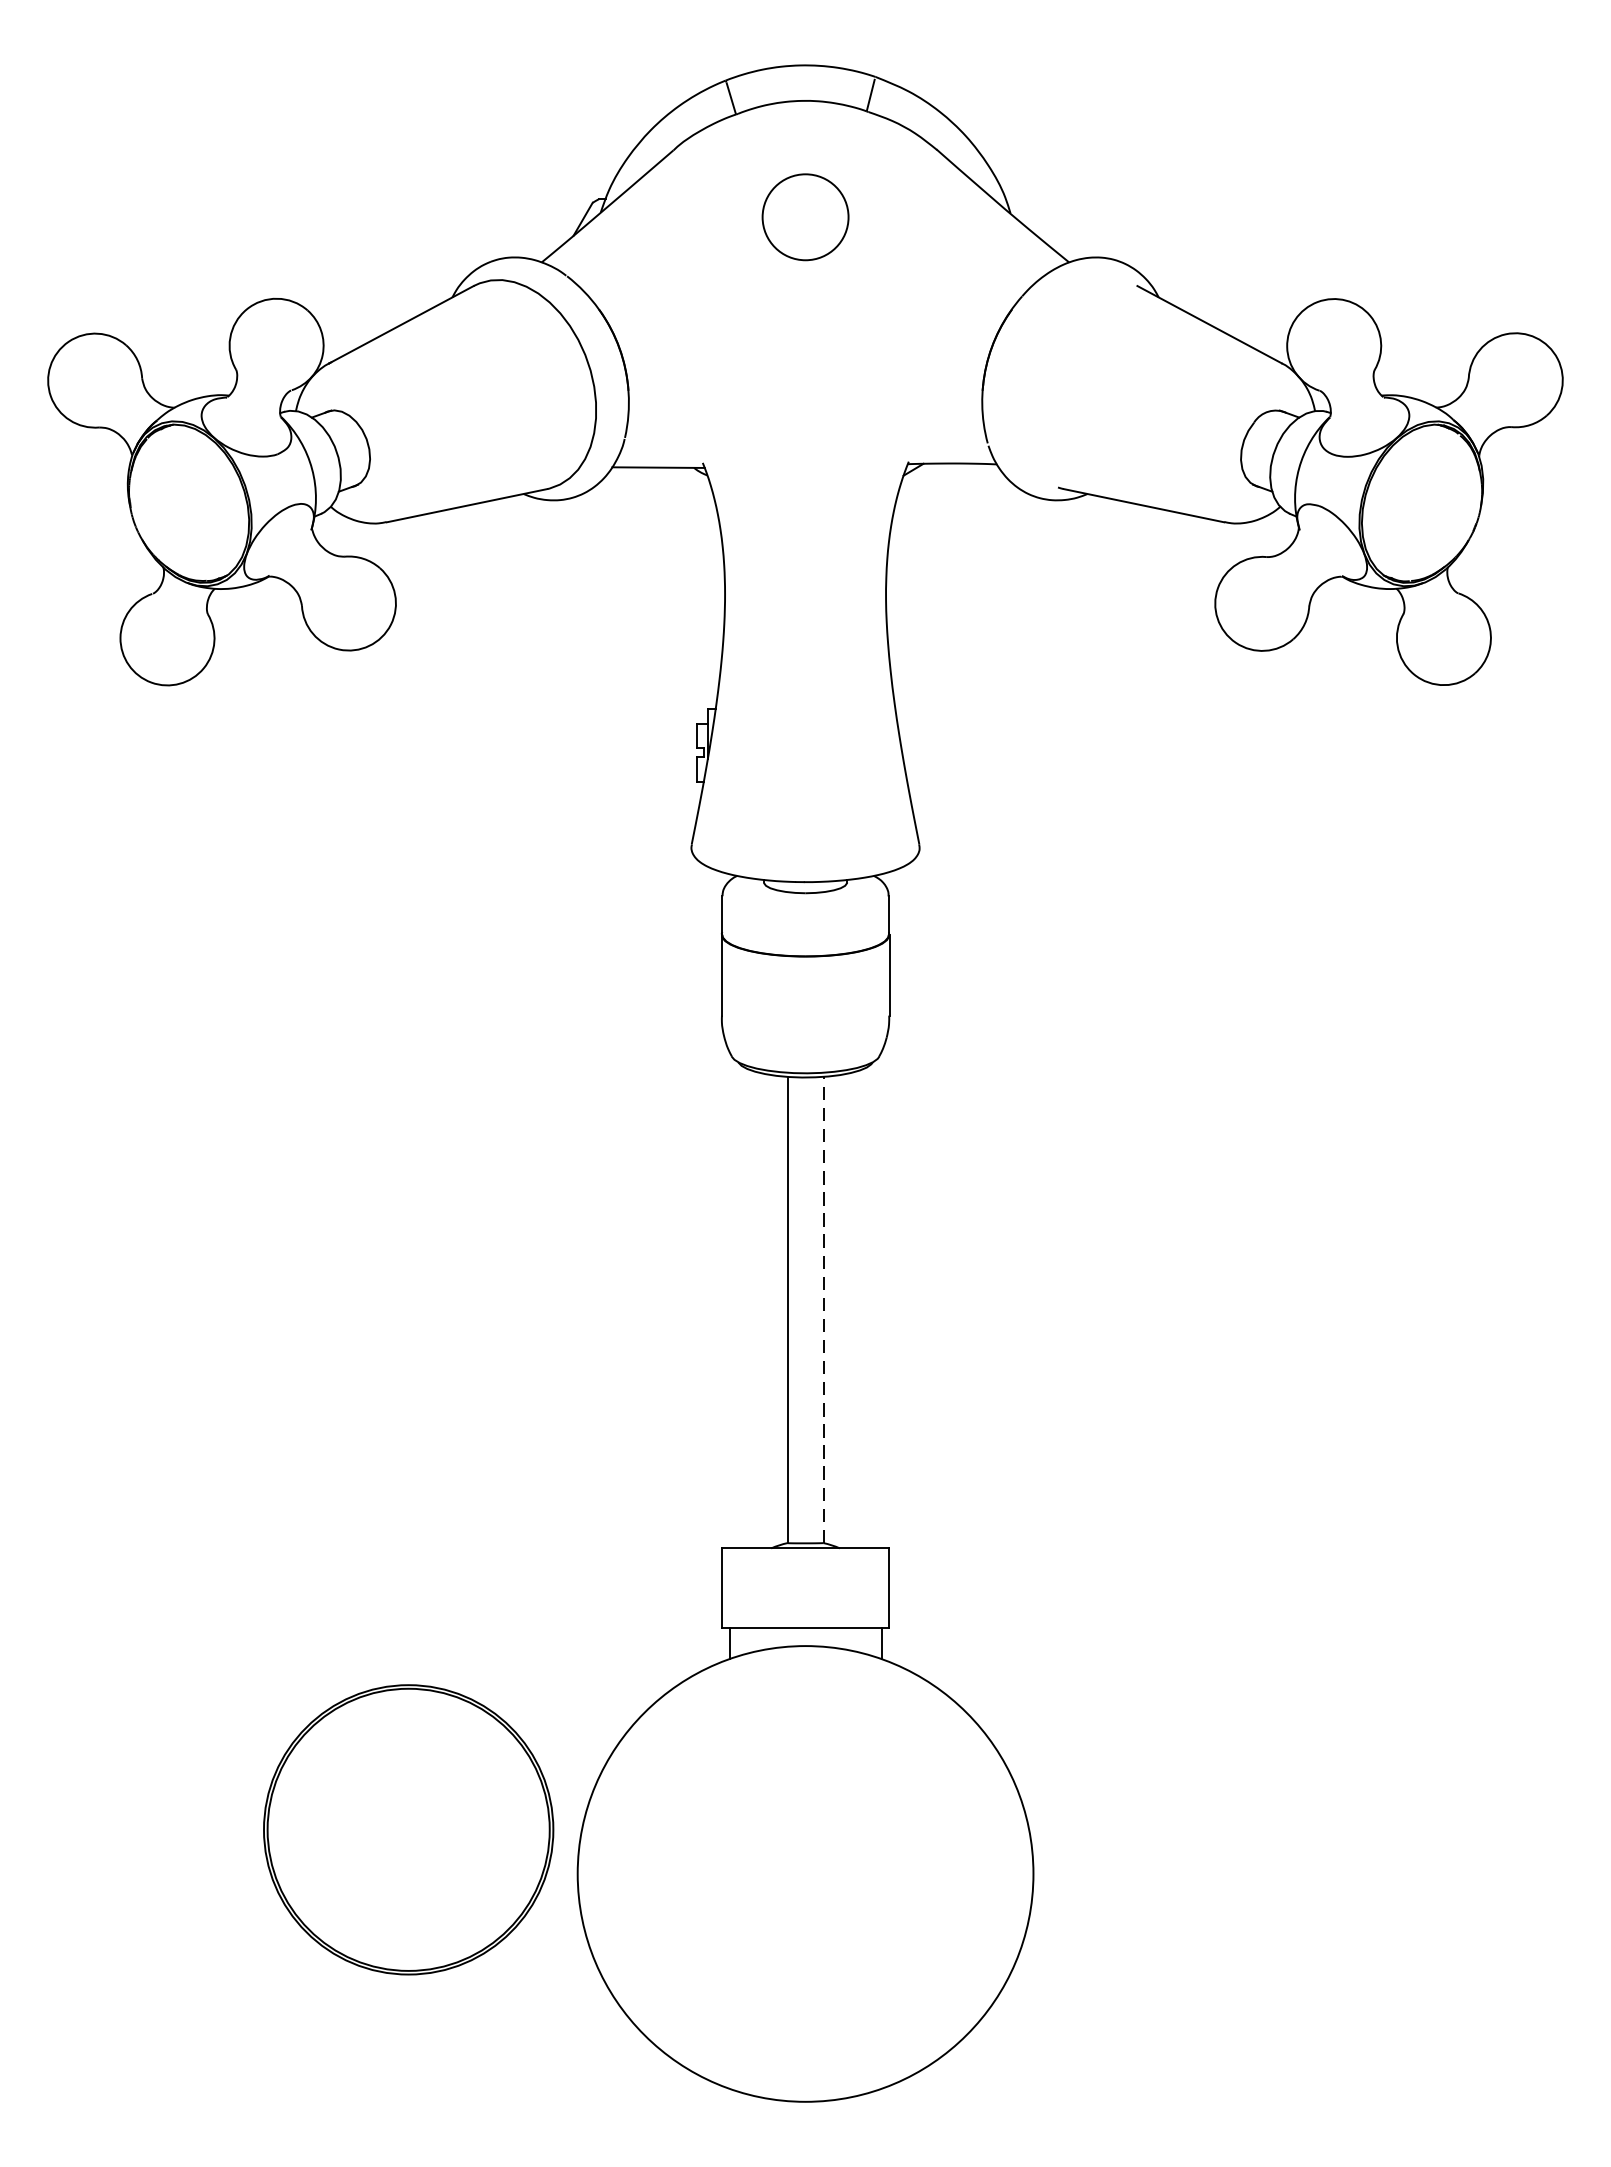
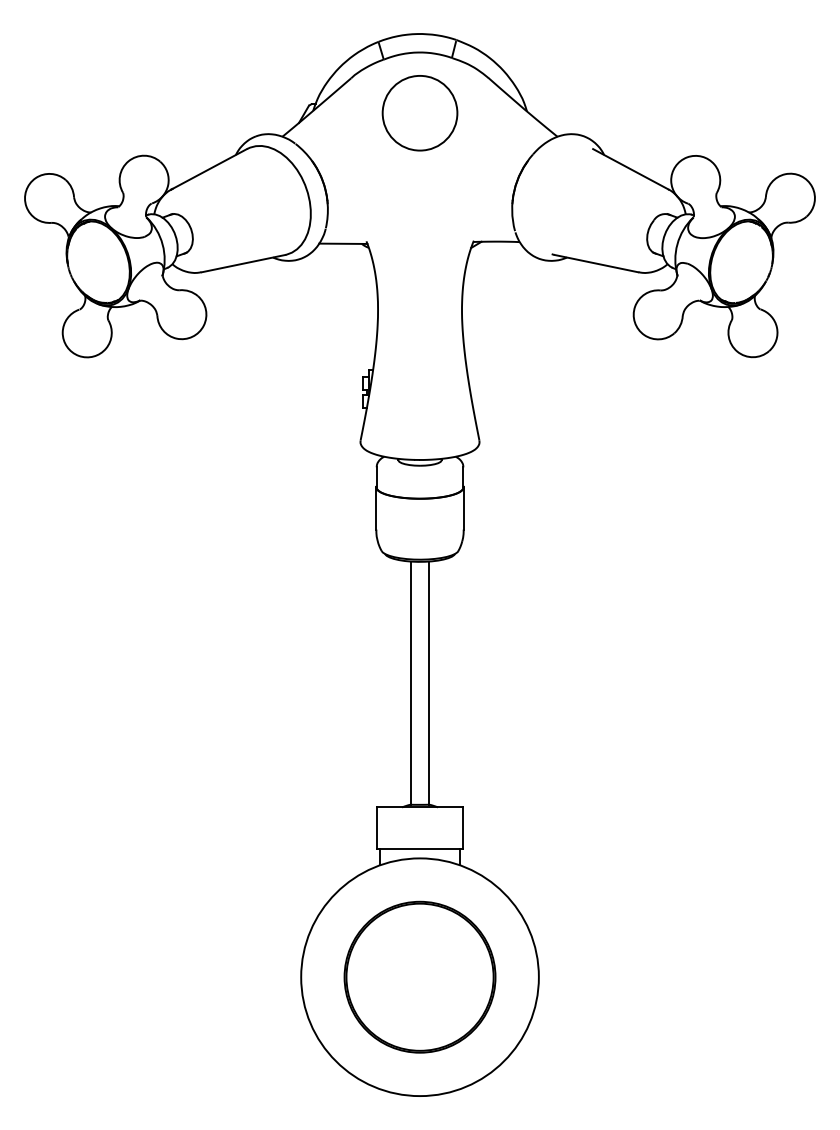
circle: (804, 215) -> (419, 112), size x1.67
line: (823, 1310) -> (429, 683), dashed -> solid
part: (407, 1828) -> (419, 976), moved

